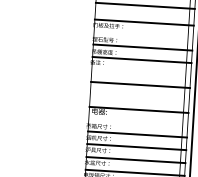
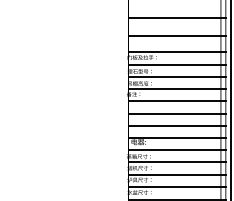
line: (142, 34) -> (176, 64), added
line: (140, 72) -> (176, 101), added
line: (139, 97) -> (176, 125), added
line: (137, 122) -> (176, 150), added

